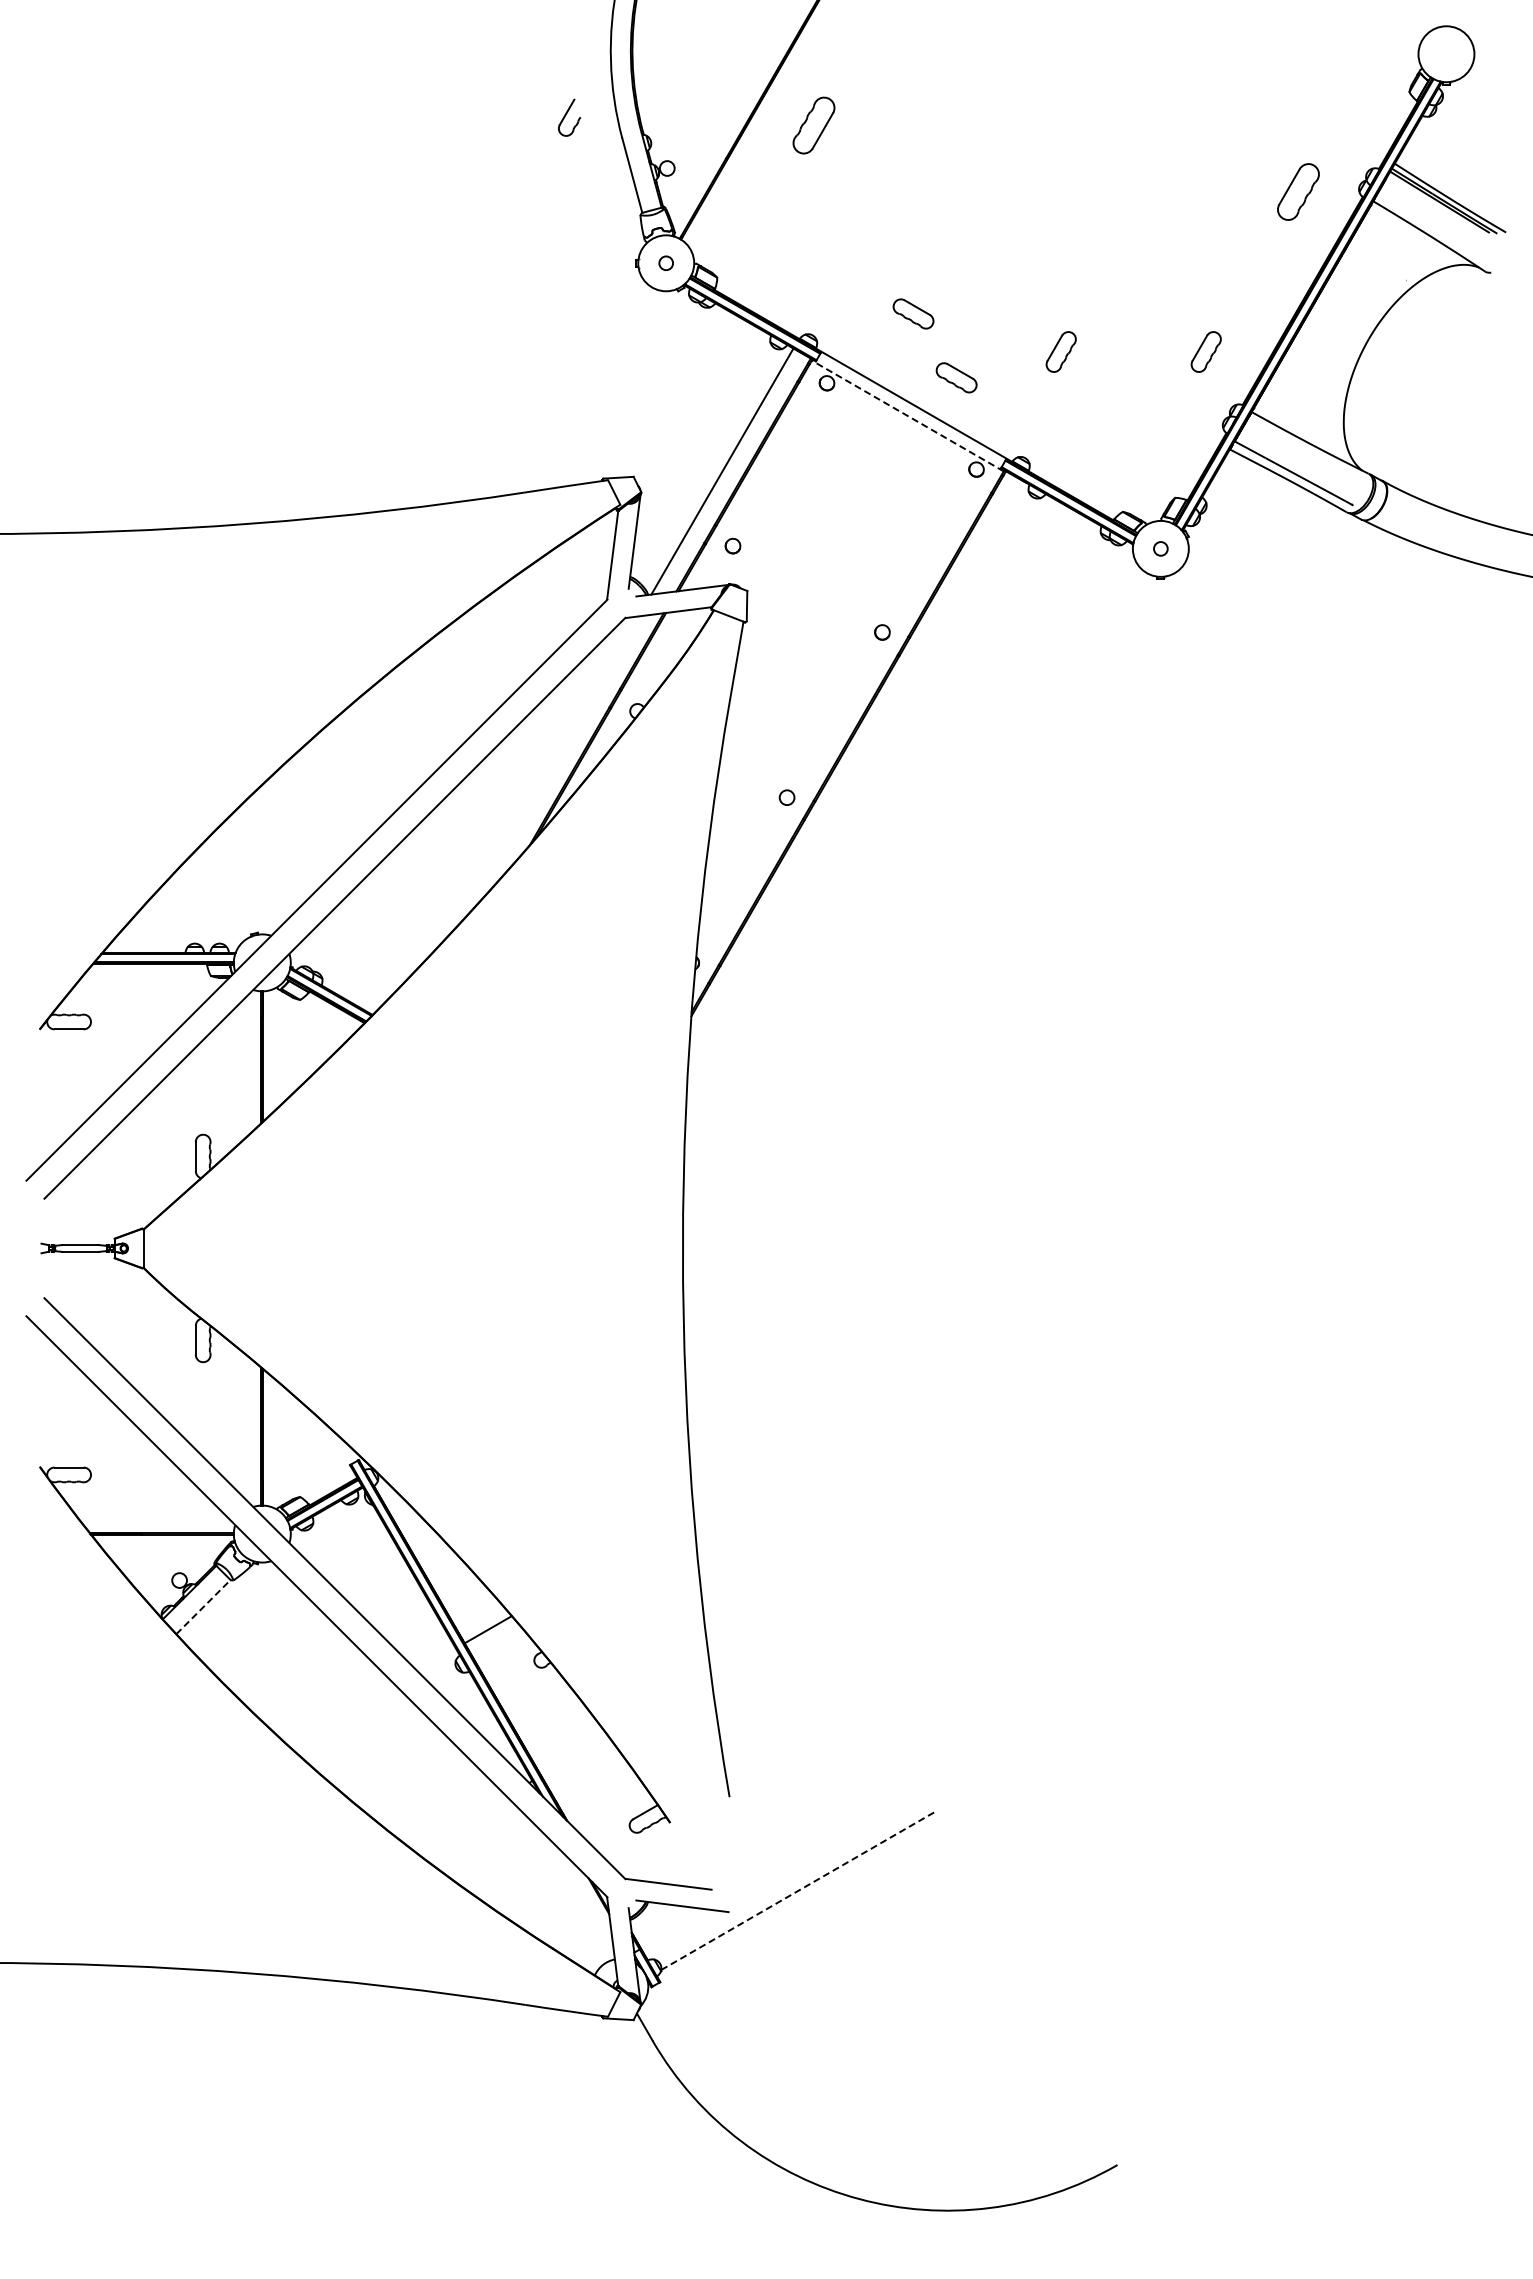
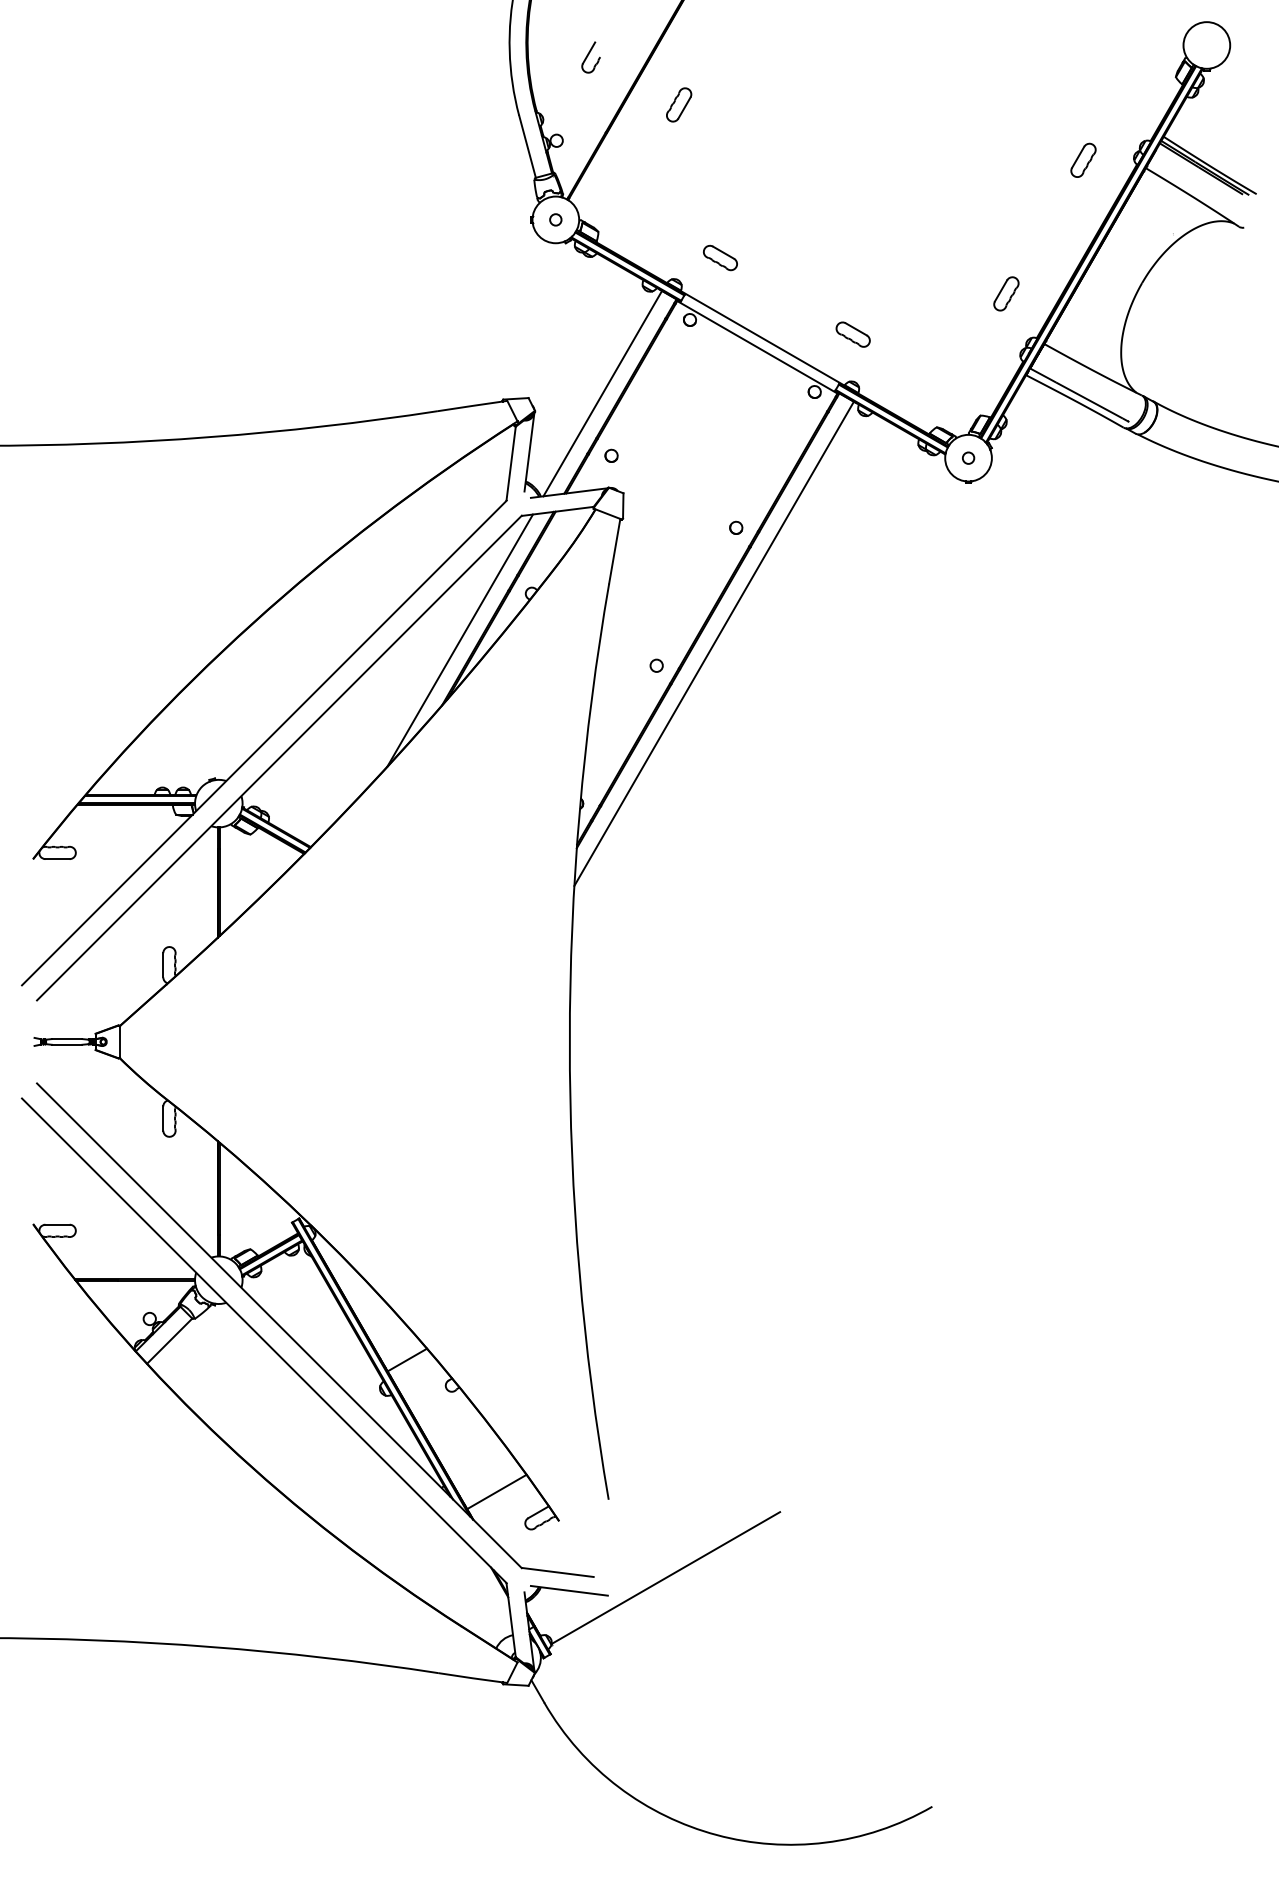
part: (569, 117) -> (591, 57), moved
part: (813, 125) -> (678, 104), size x0.71
part: (1298, 191) -> (1083, 159), size x0.71
part: (913, 313) -> (720, 257), moved
part: (1060, 351) -> (884, 293), removed
part: (956, 377) -> (853, 334), moved
line: (907, 416) -> (757, 347), dashed -> solid
line: (551, 767) -> (460, 640), added
line: (855, 771) -> (713, 643), added
line: (203, 1606) -> (169, 1340), dashed -> solid
line: (595, 1787) -> (496, 1491), added
line: (798, 1890) -> (666, 1577), dashed -> solid

